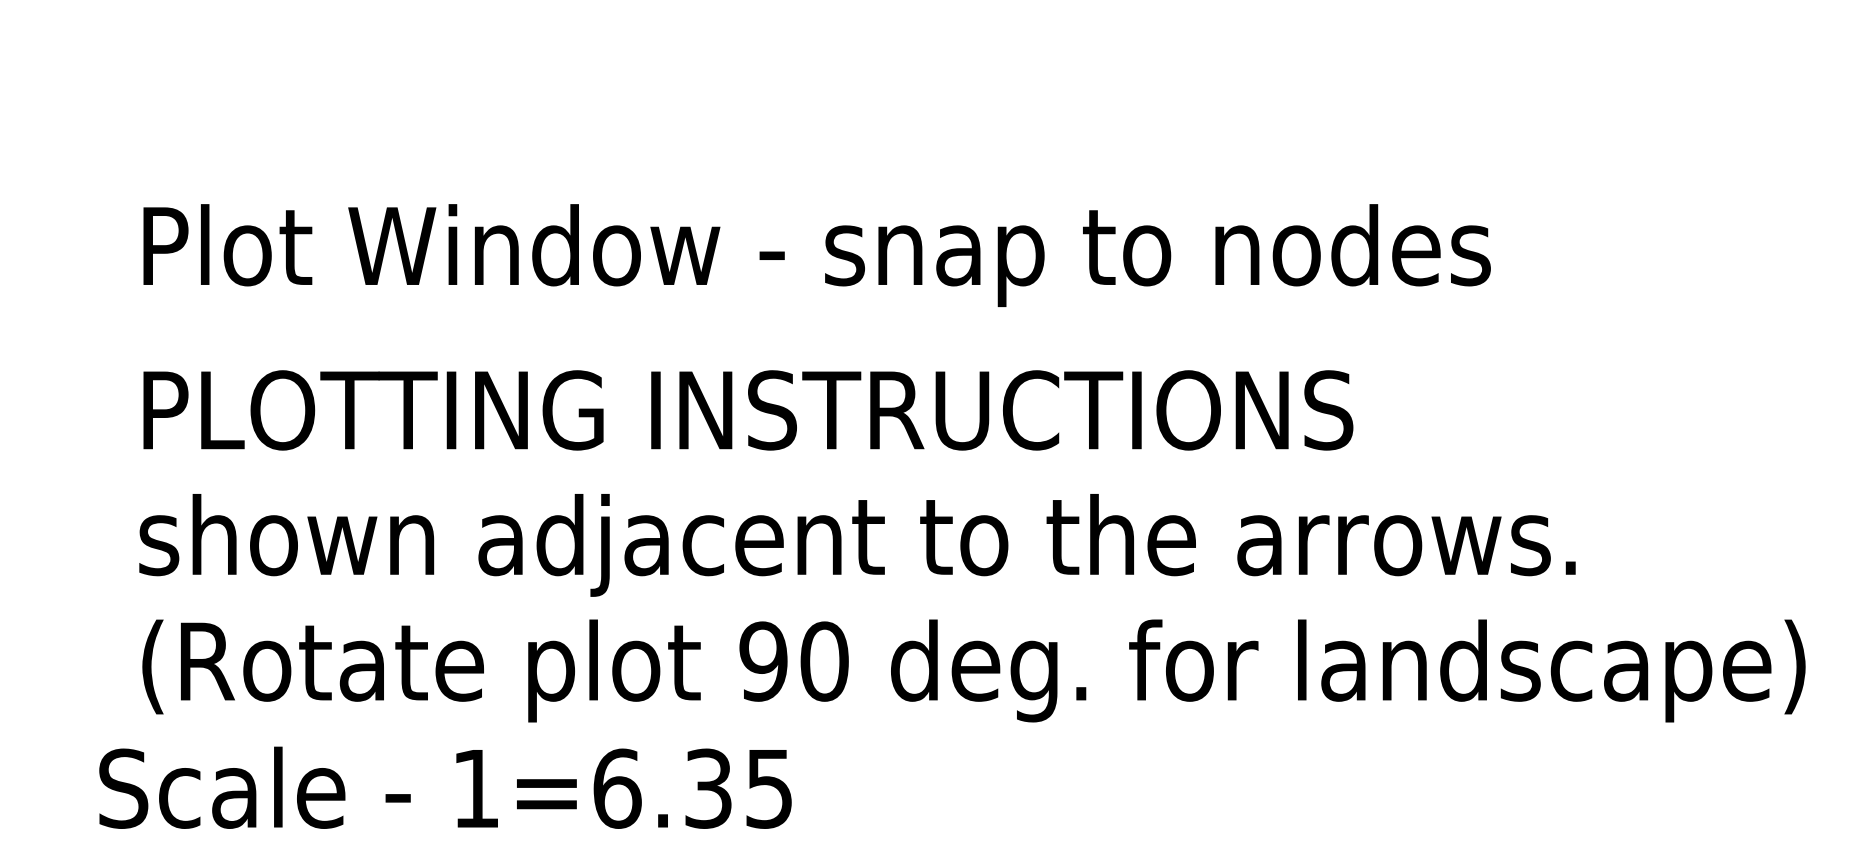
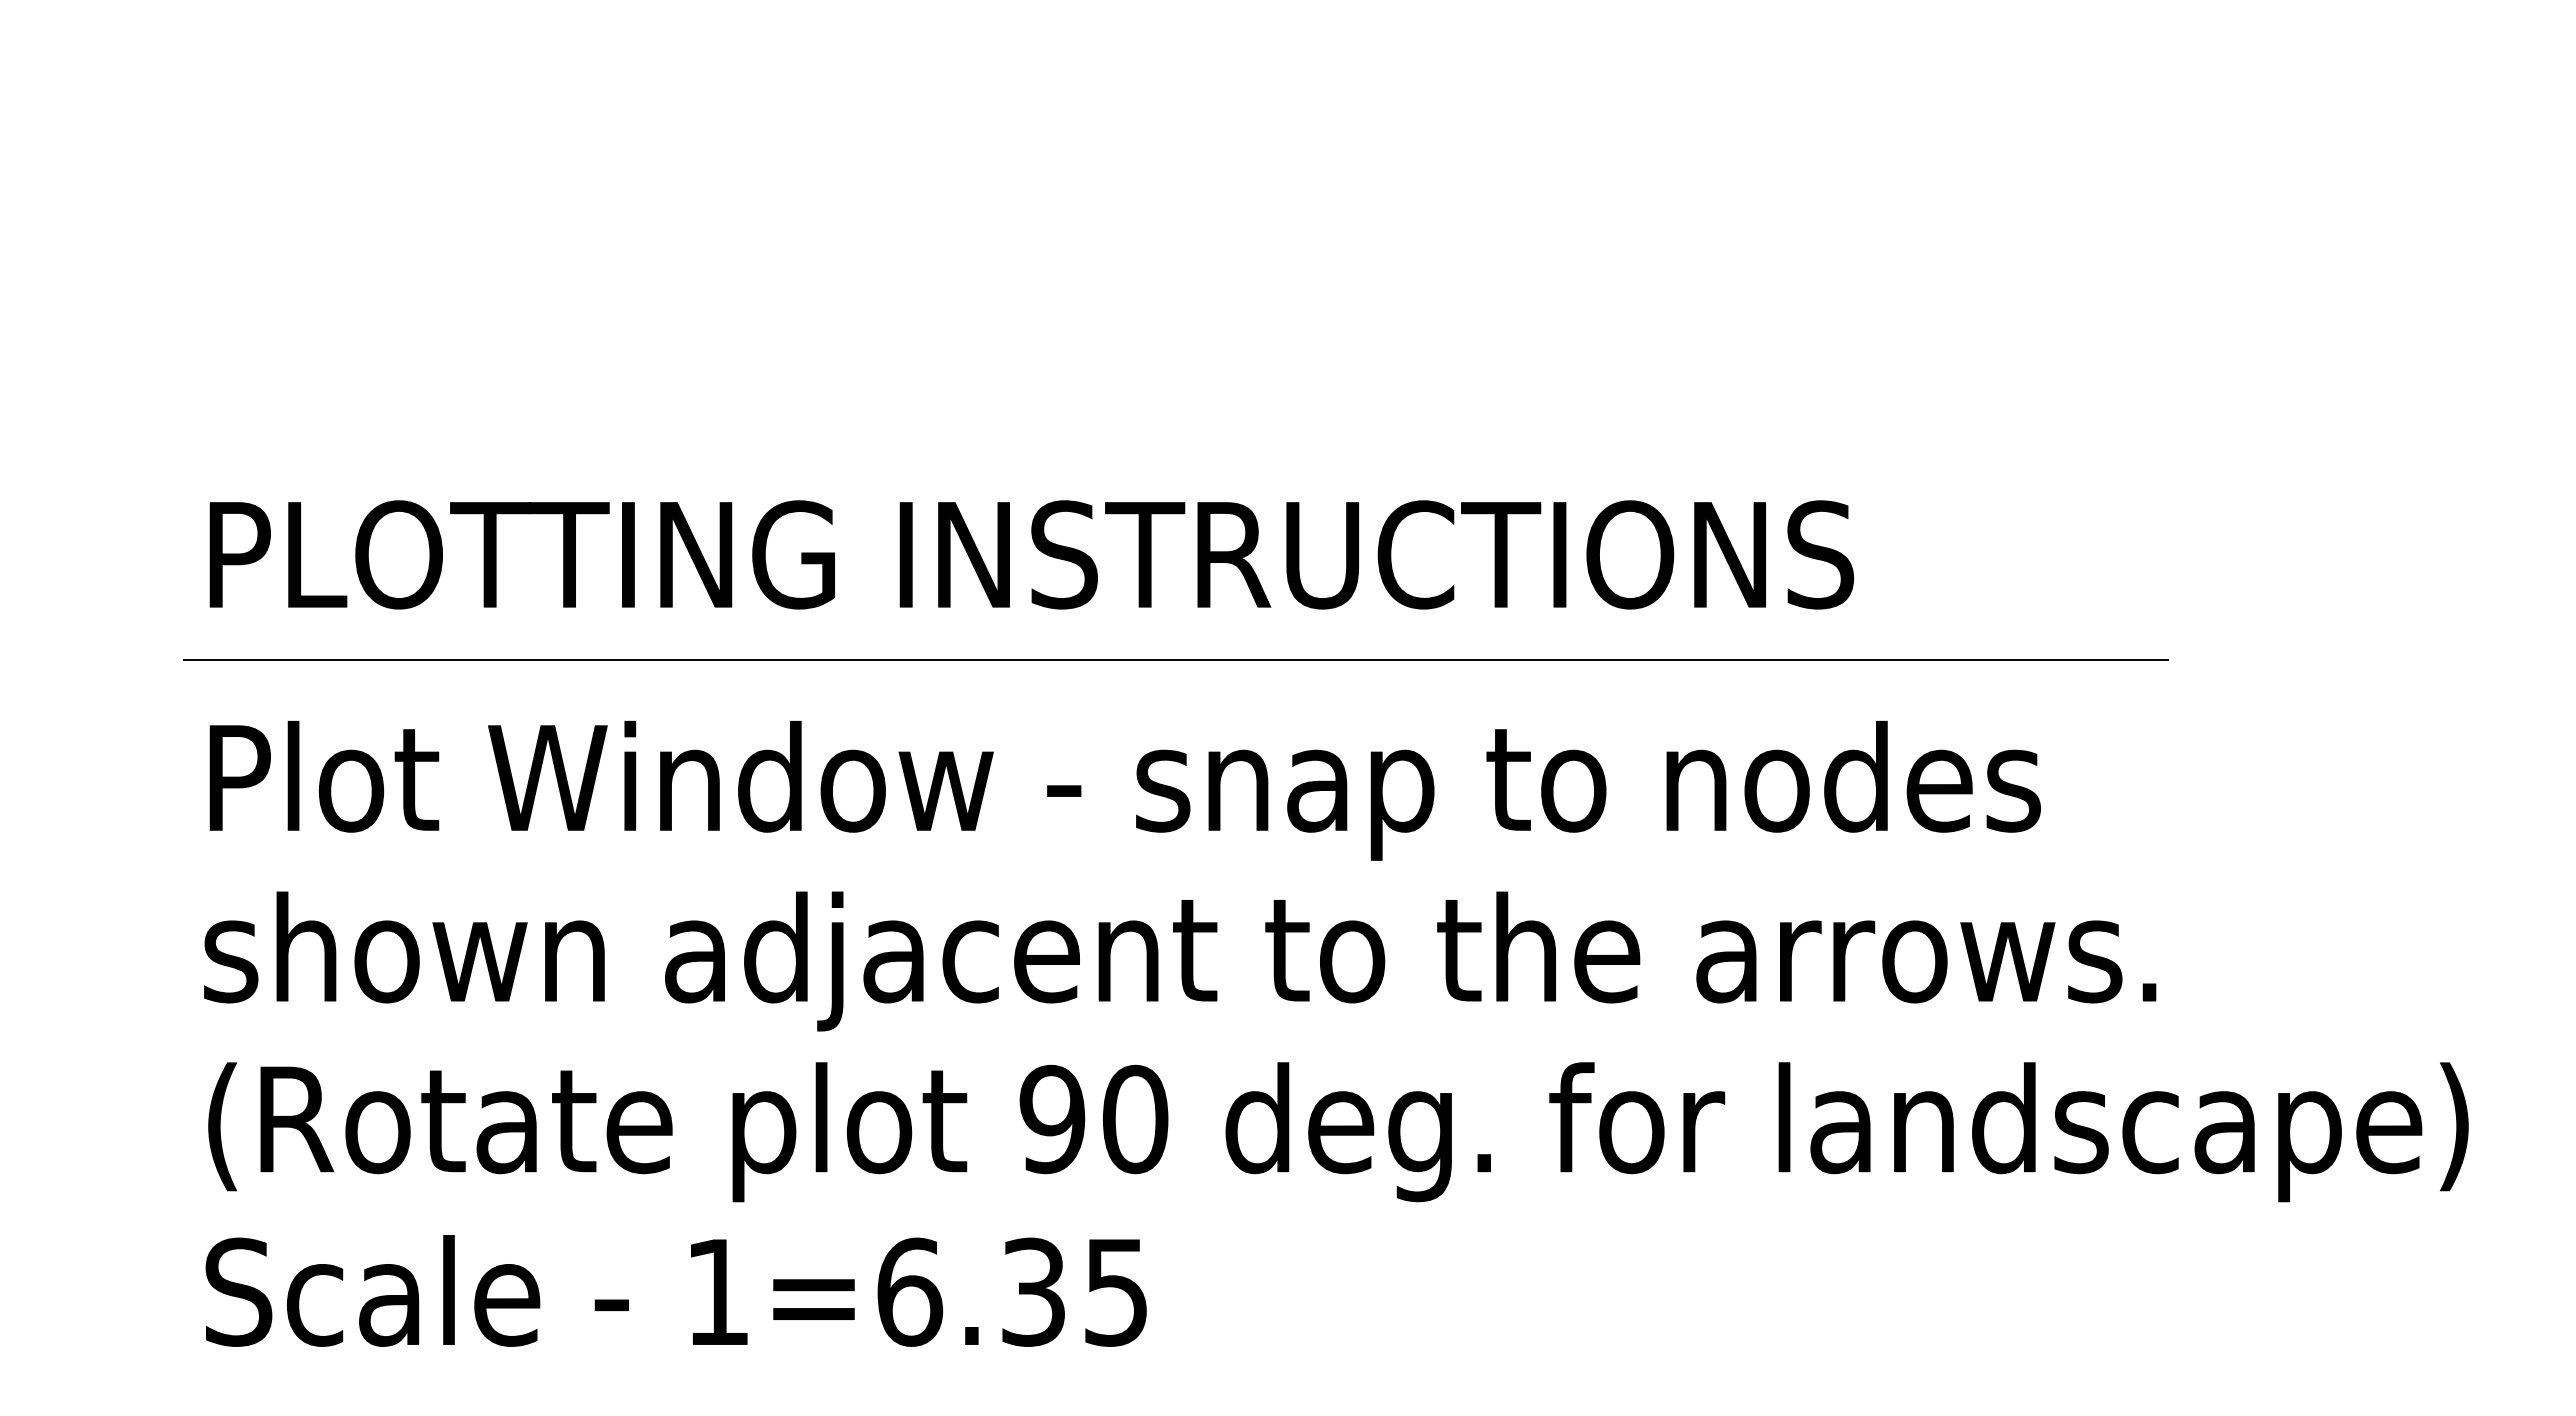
text: (845, 255) -> (1163, 567), Plot Window - snap to nodes -> PLOTTING INSTRUCTIONS
line: (854, 323) -> (1175, 660), added
text: (845, 419) -> (1163, 790), PLOTTING INSTRUCTIONS -> Plot Window - snap to nodes
text: (444, 787) -> (675, 1290), moved

